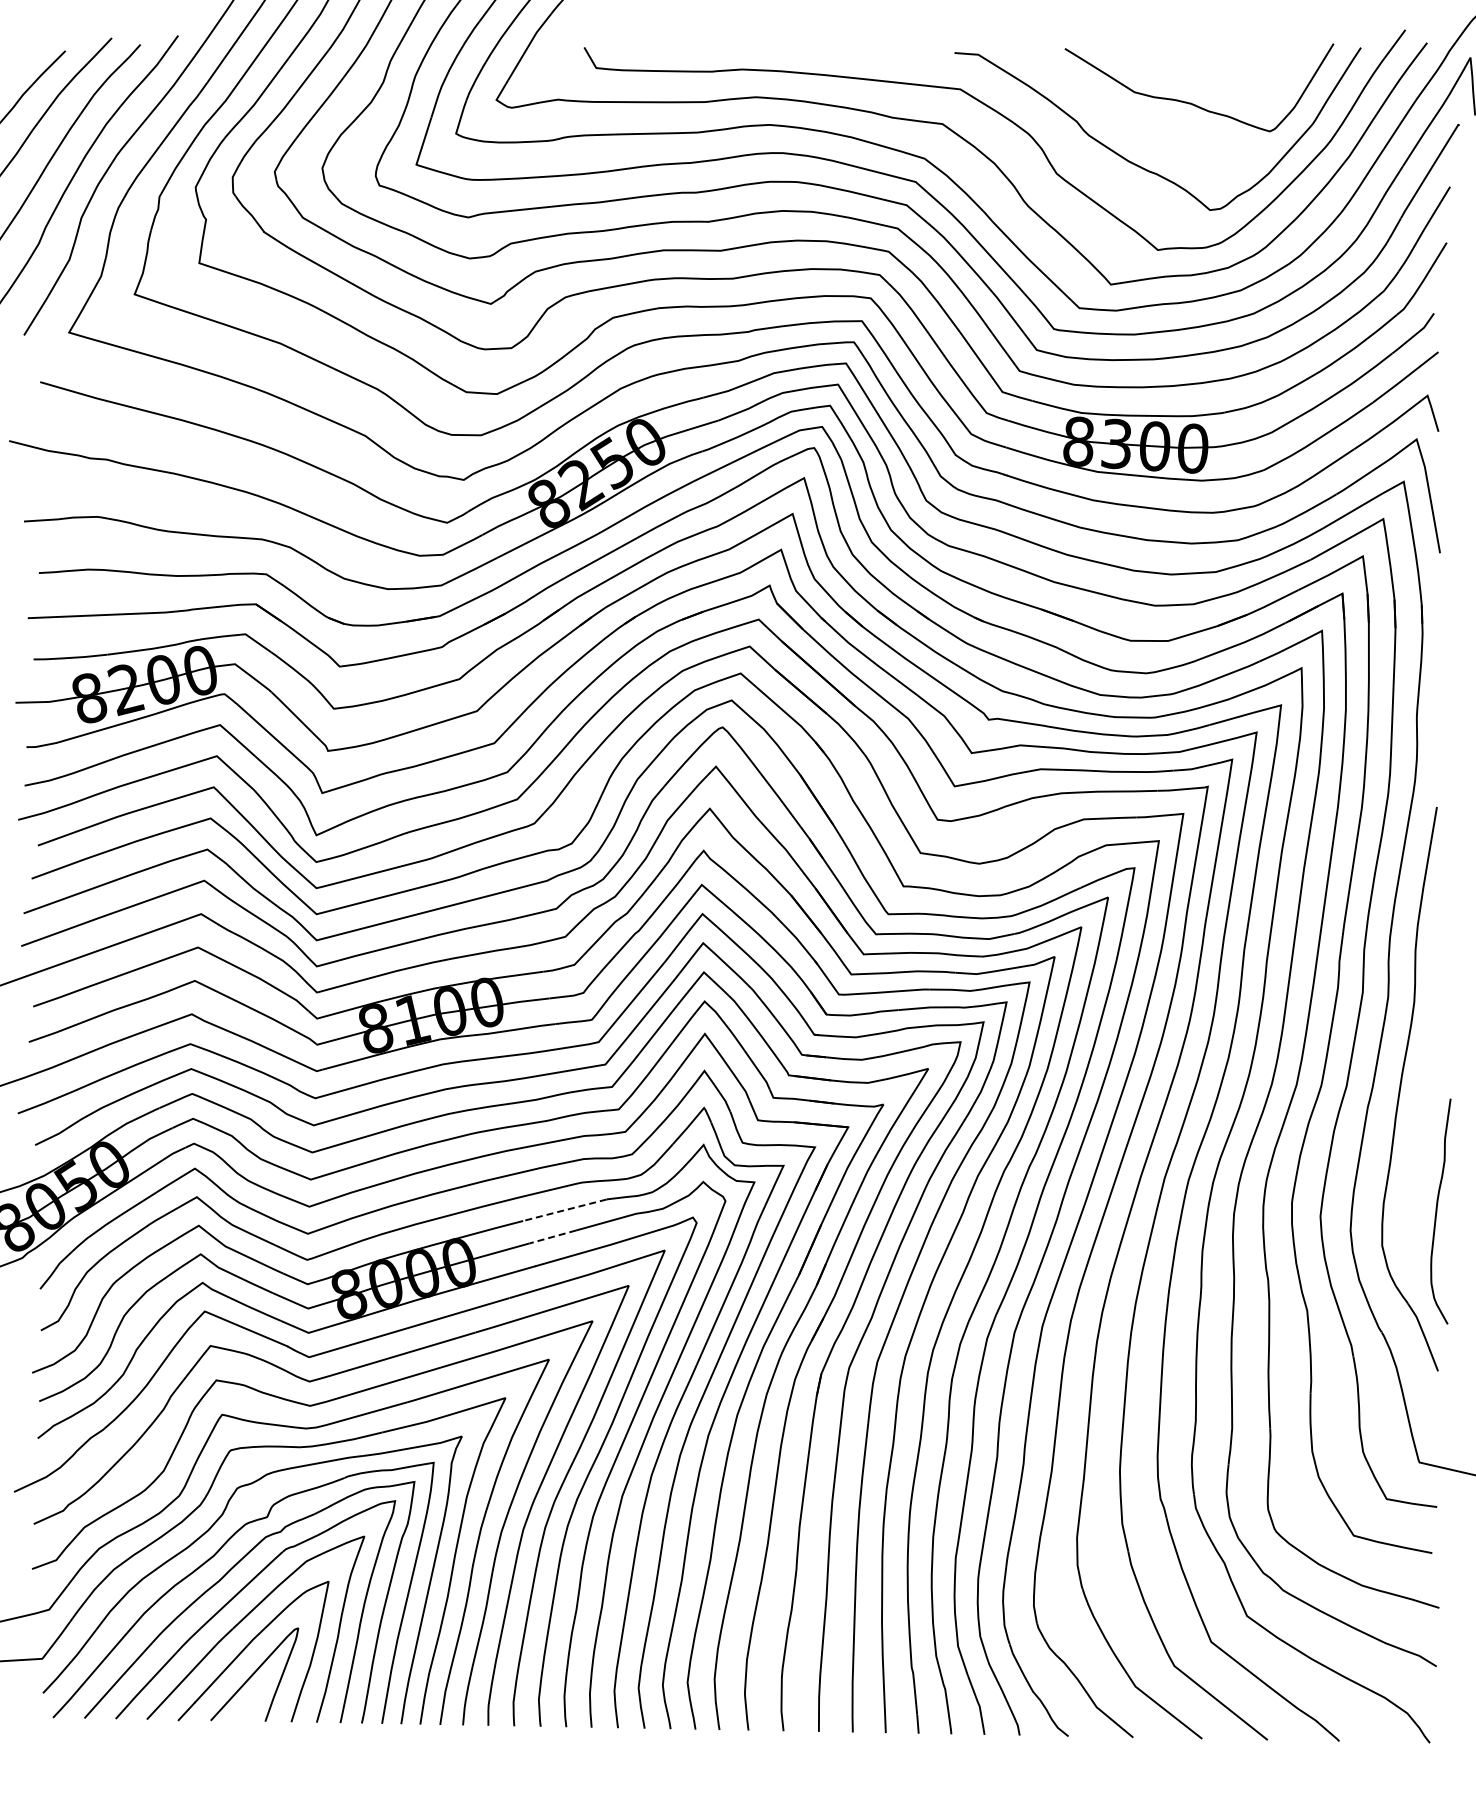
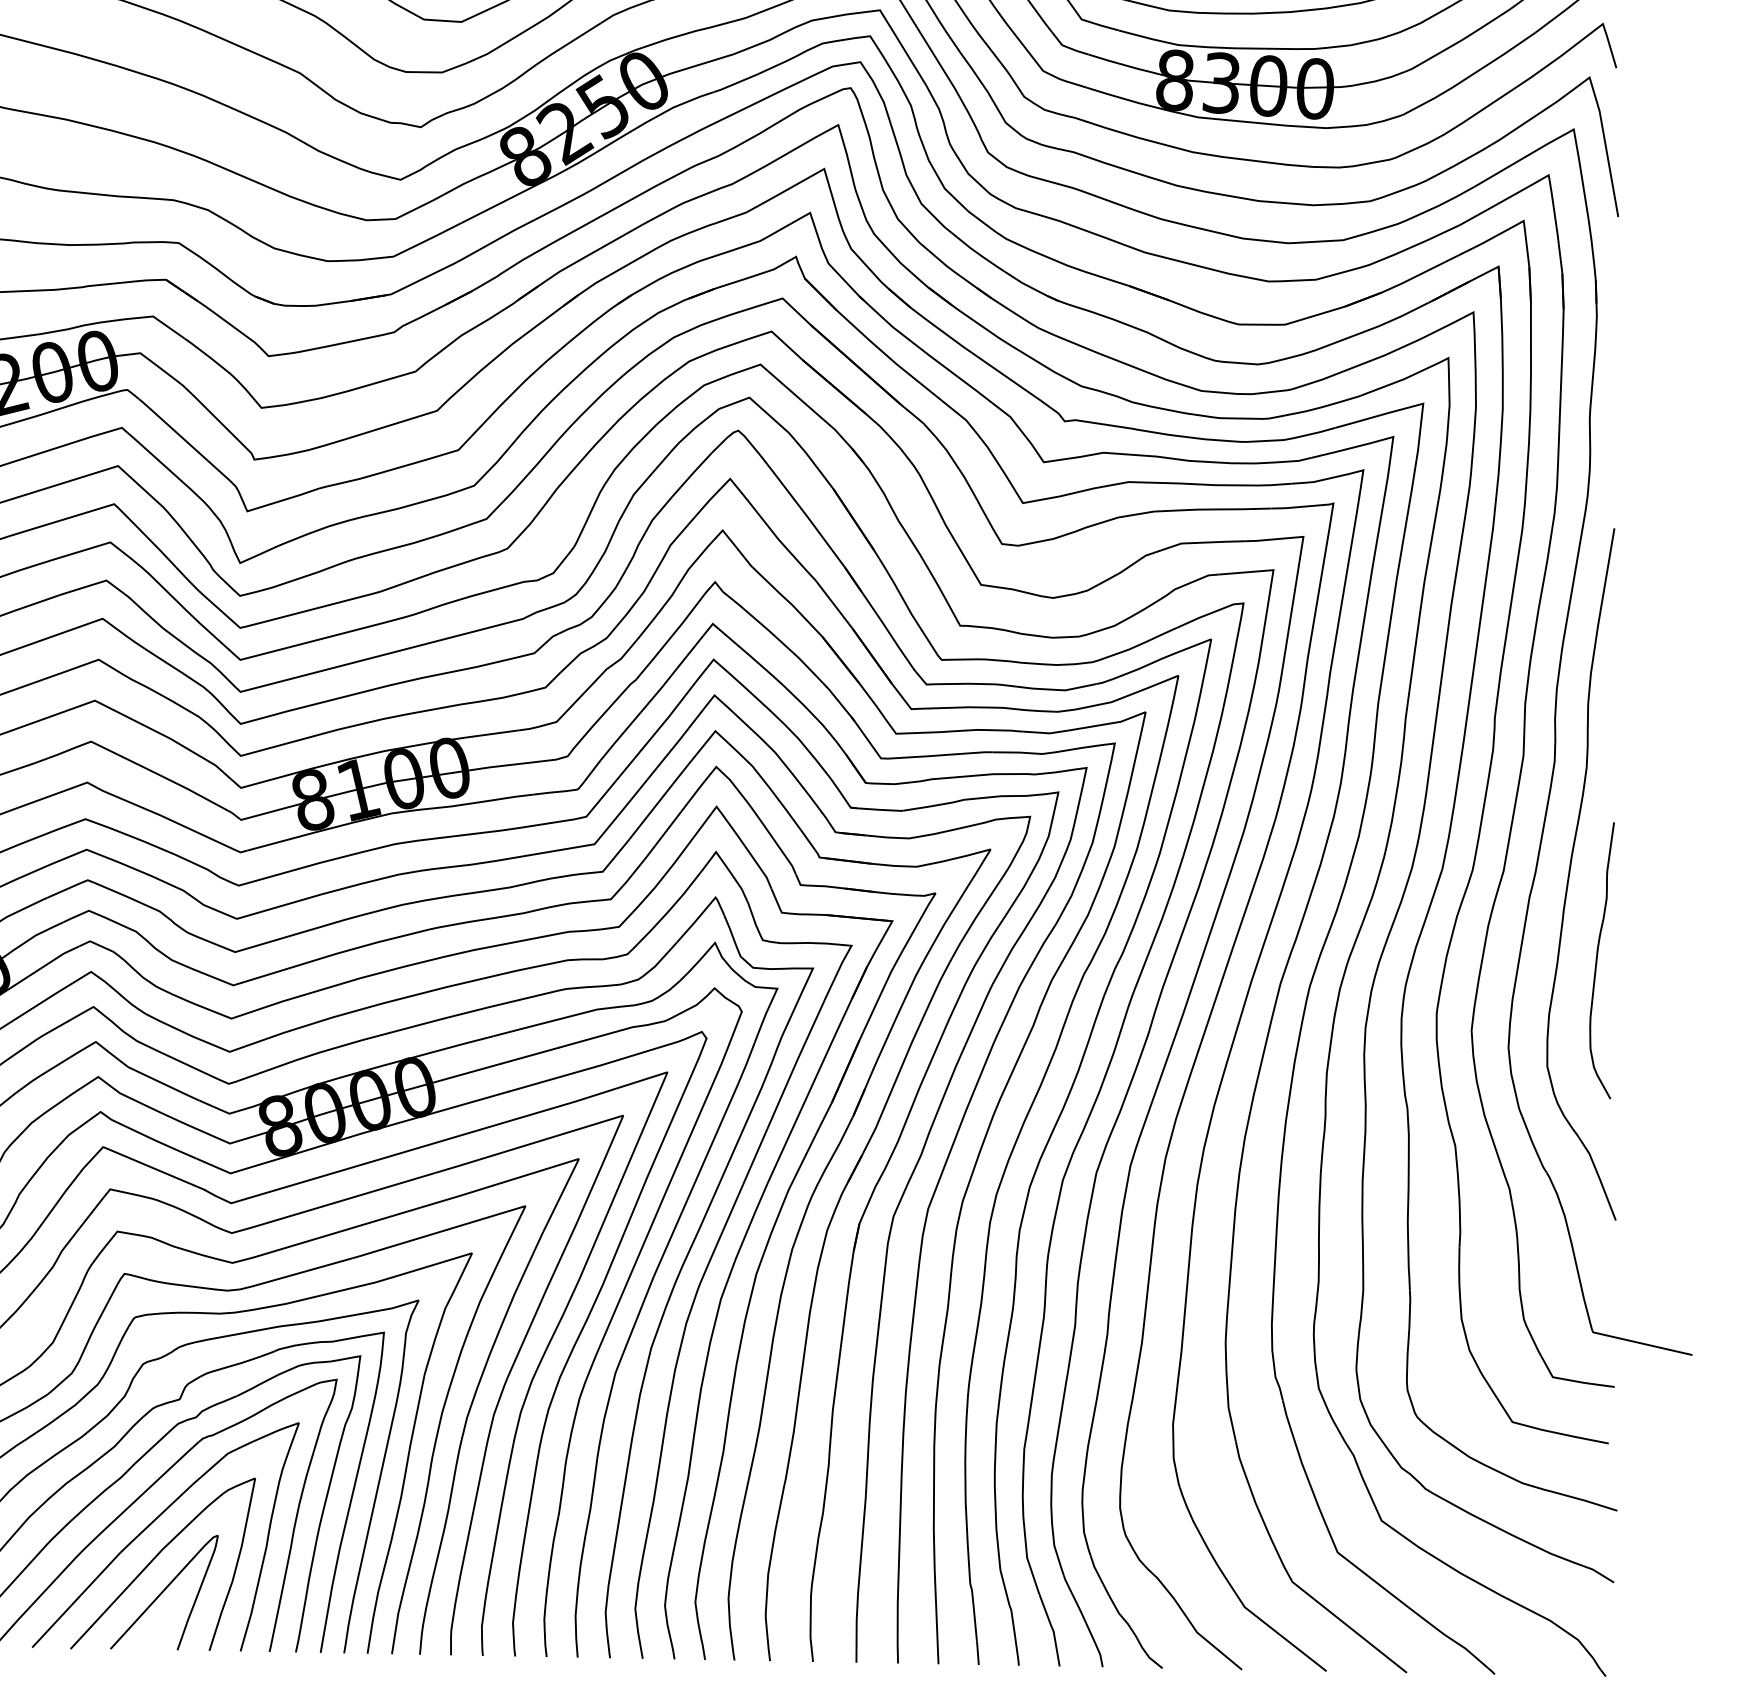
line: (564, 1210) -> (544, 1023), dashed -> solid
curve: (1437, 1211) -> (1597, 960), moved
line: (552, 1237) -> (529, 1056), dashed -> solid

